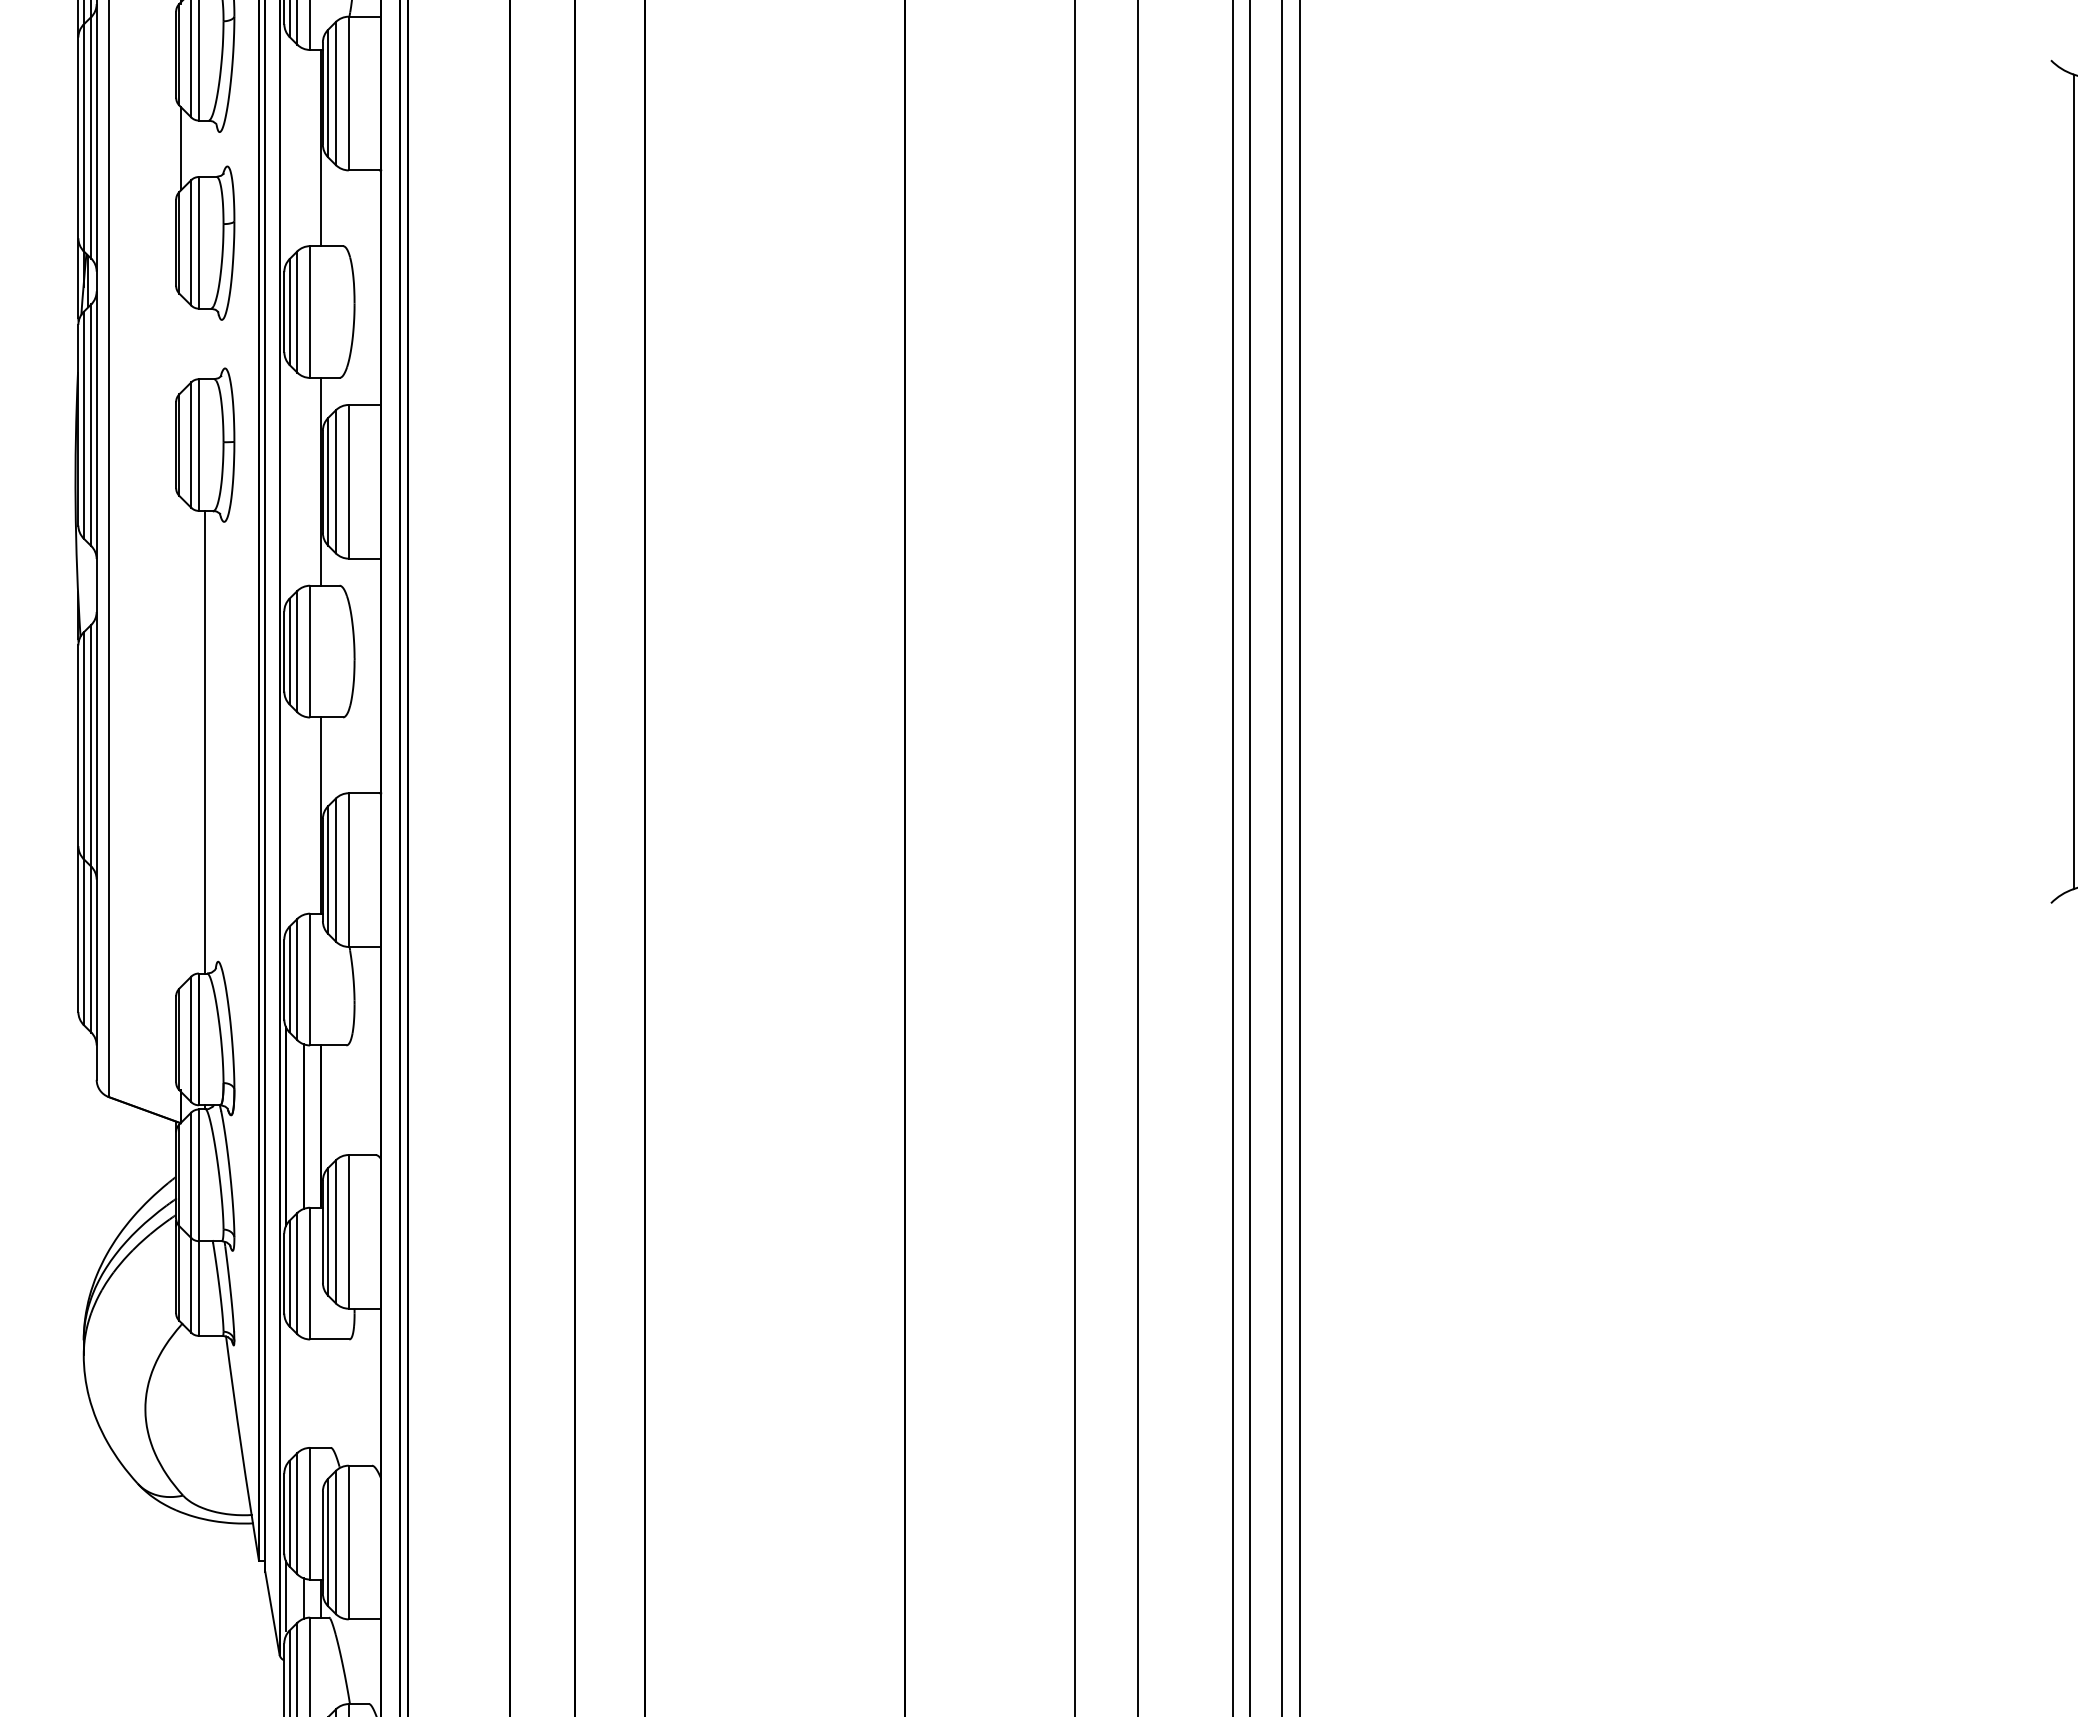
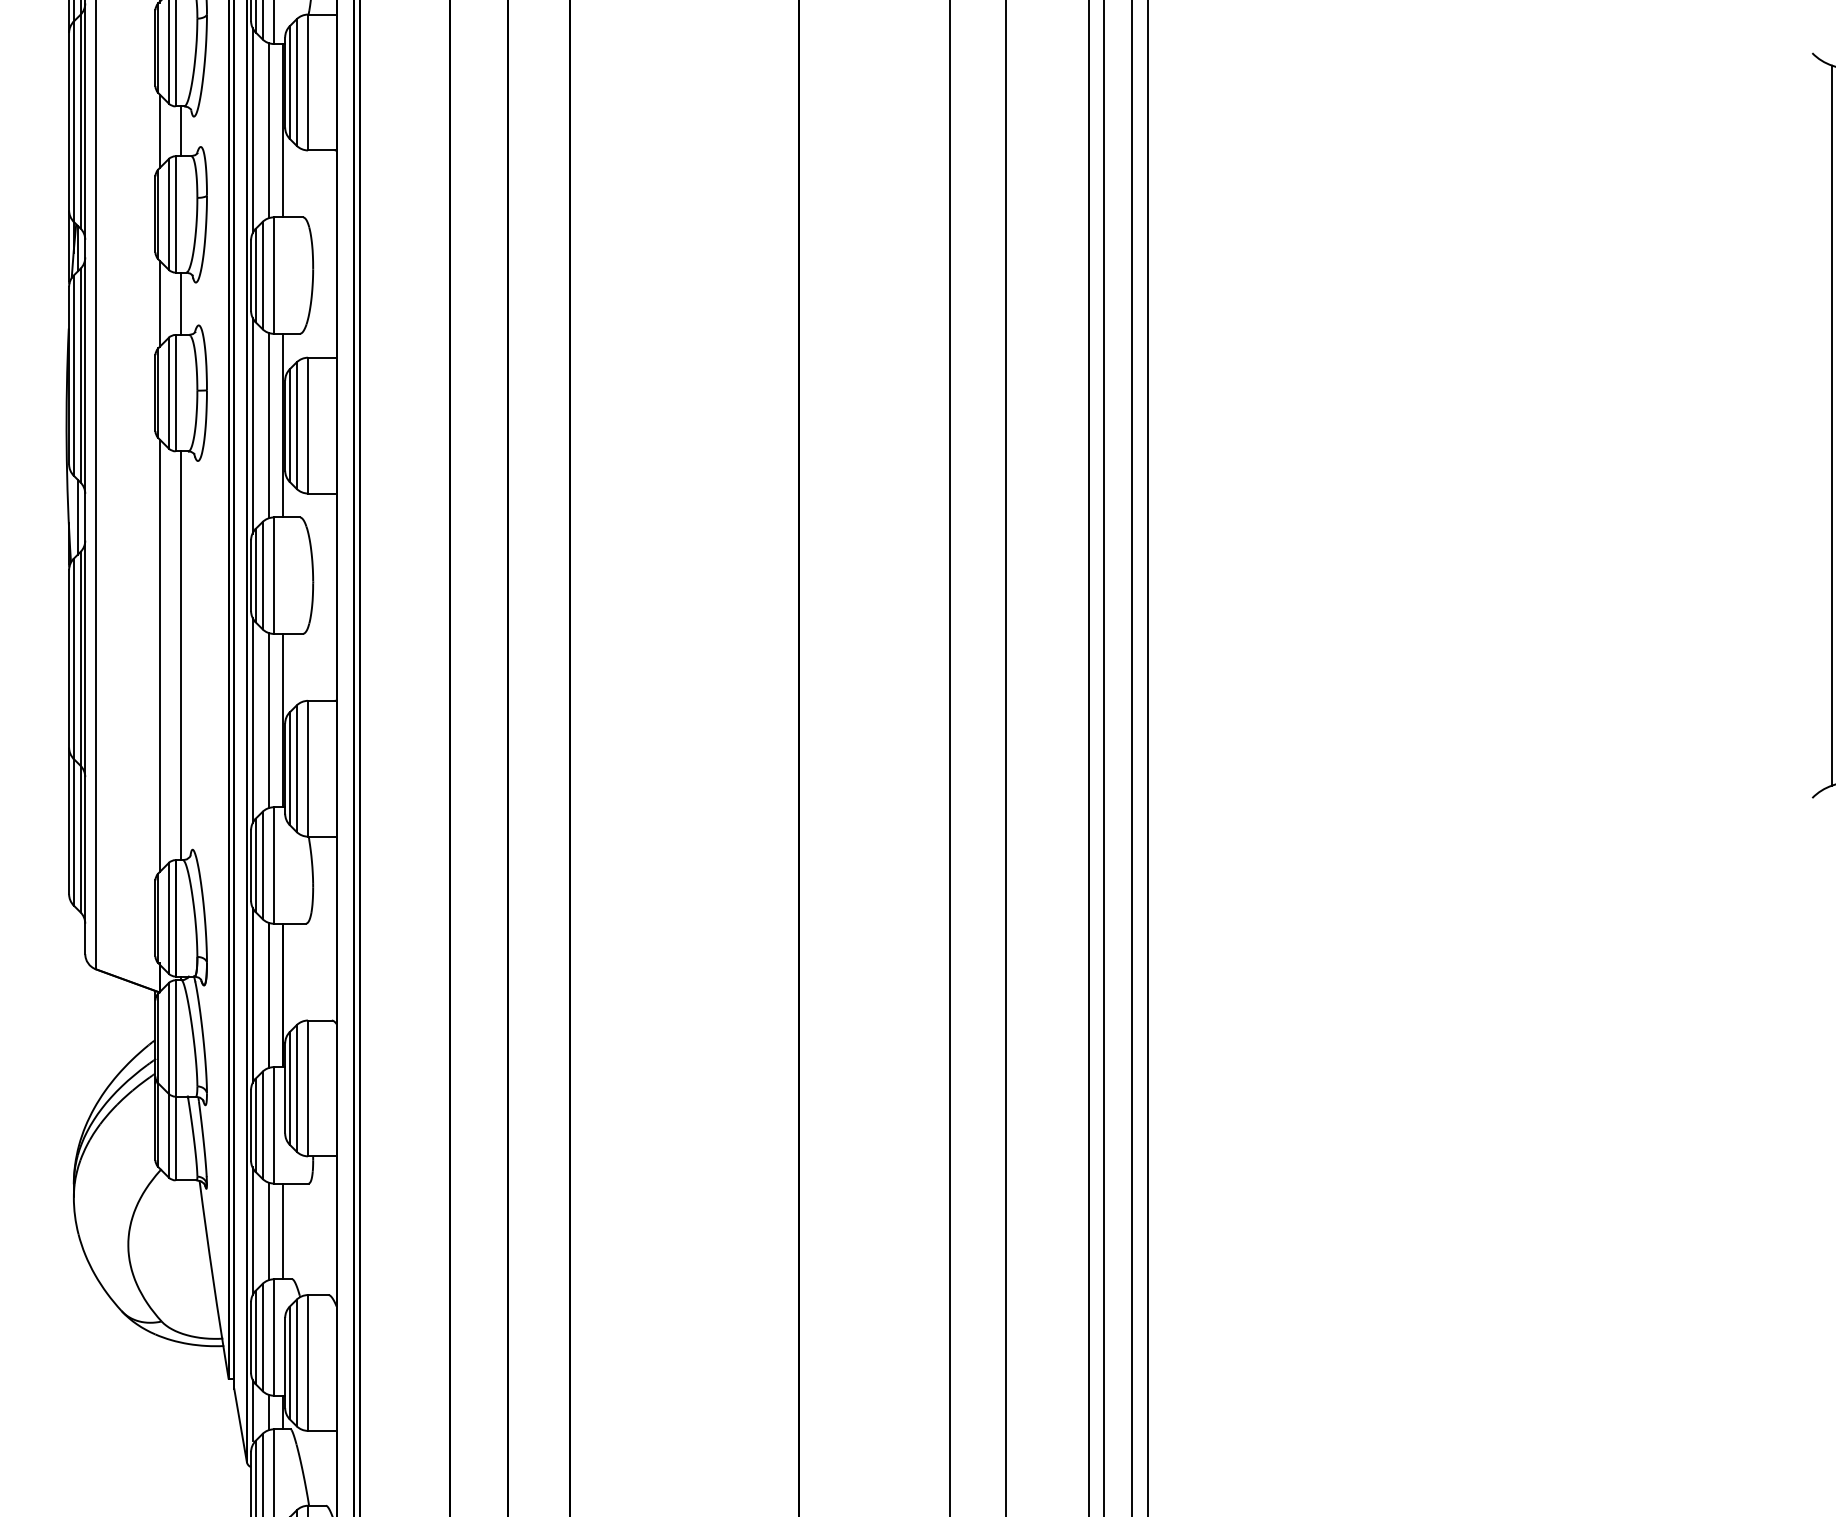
line: (286, 147) -> (253, 130), added
line: (304, 147) -> (268, 130), added
line: (205, 148) -> (181, 131), added
line: (181, 343) -> (160, 303), added
line: (205, 343) -> (181, 303), added
line: (286, 481) -> (253, 425), added
line: (304, 481) -> (268, 425), added
line: (88, 585) -> (78, 517), added
line: (181, 741) -> (160, 655), added
line: (286, 815) -> (253, 720), added
line: (304, 815) -> (268, 720), added
line: (286, 1393) -> (253, 1231), added
line: (304, 1393) -> (268, 1231), added
line: (320, 1393) -> (283, 1231), added

